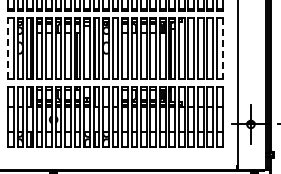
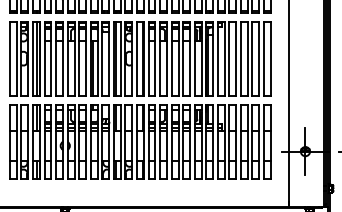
line: (8, 48) -> (10, 59), dashed -> solid
line: (222, 49) -> (270, 60), dashed -> solid

